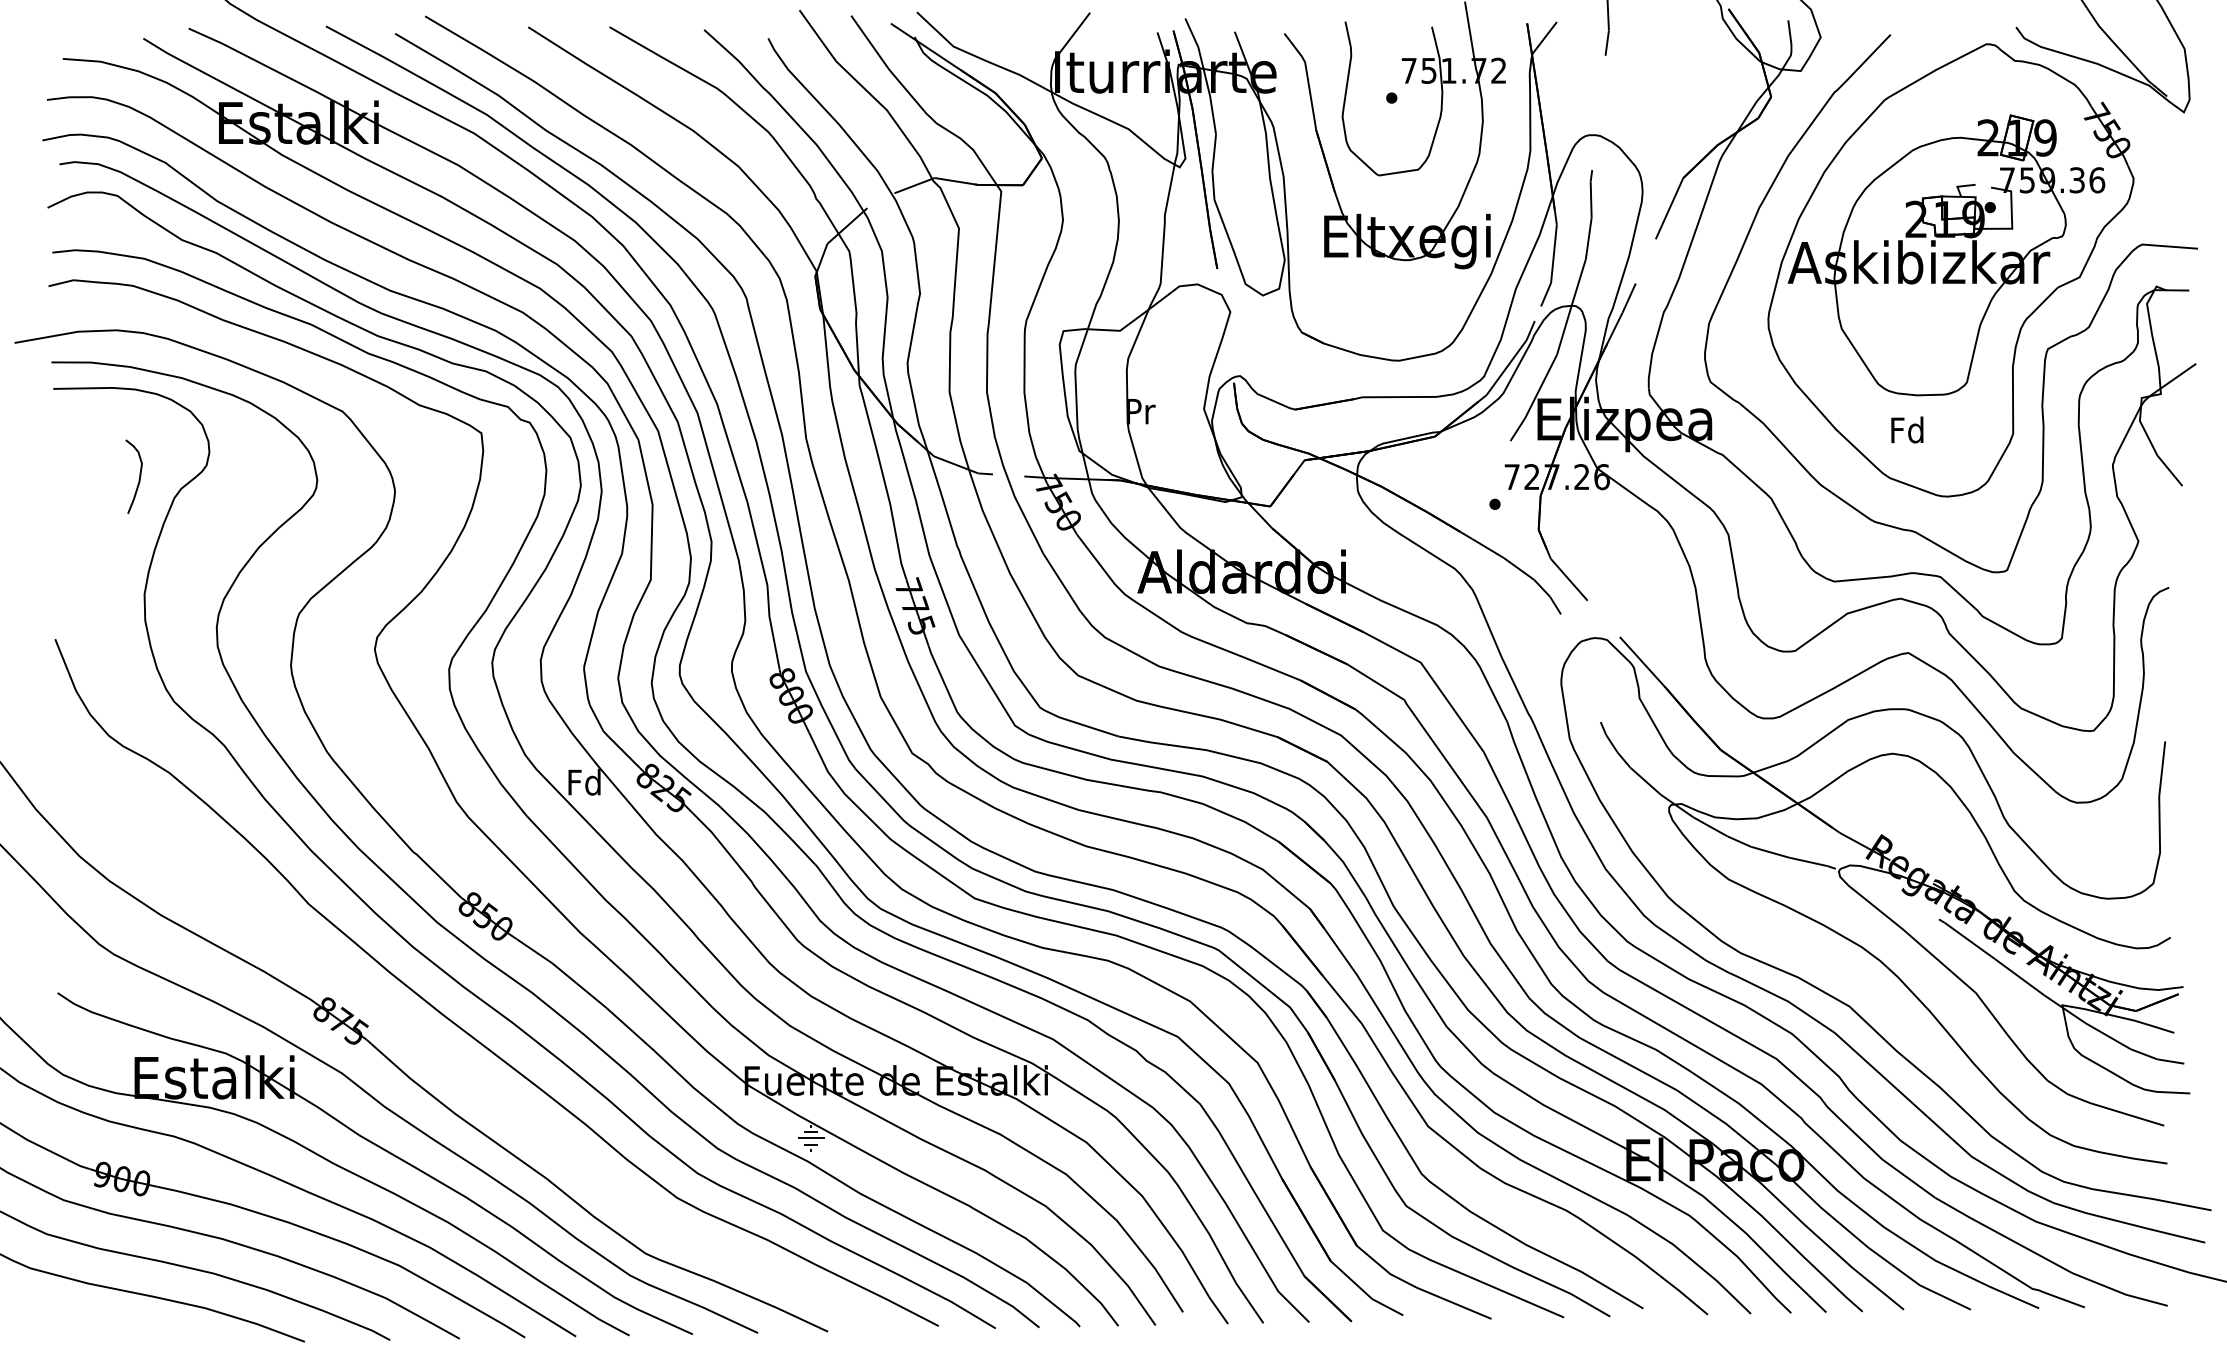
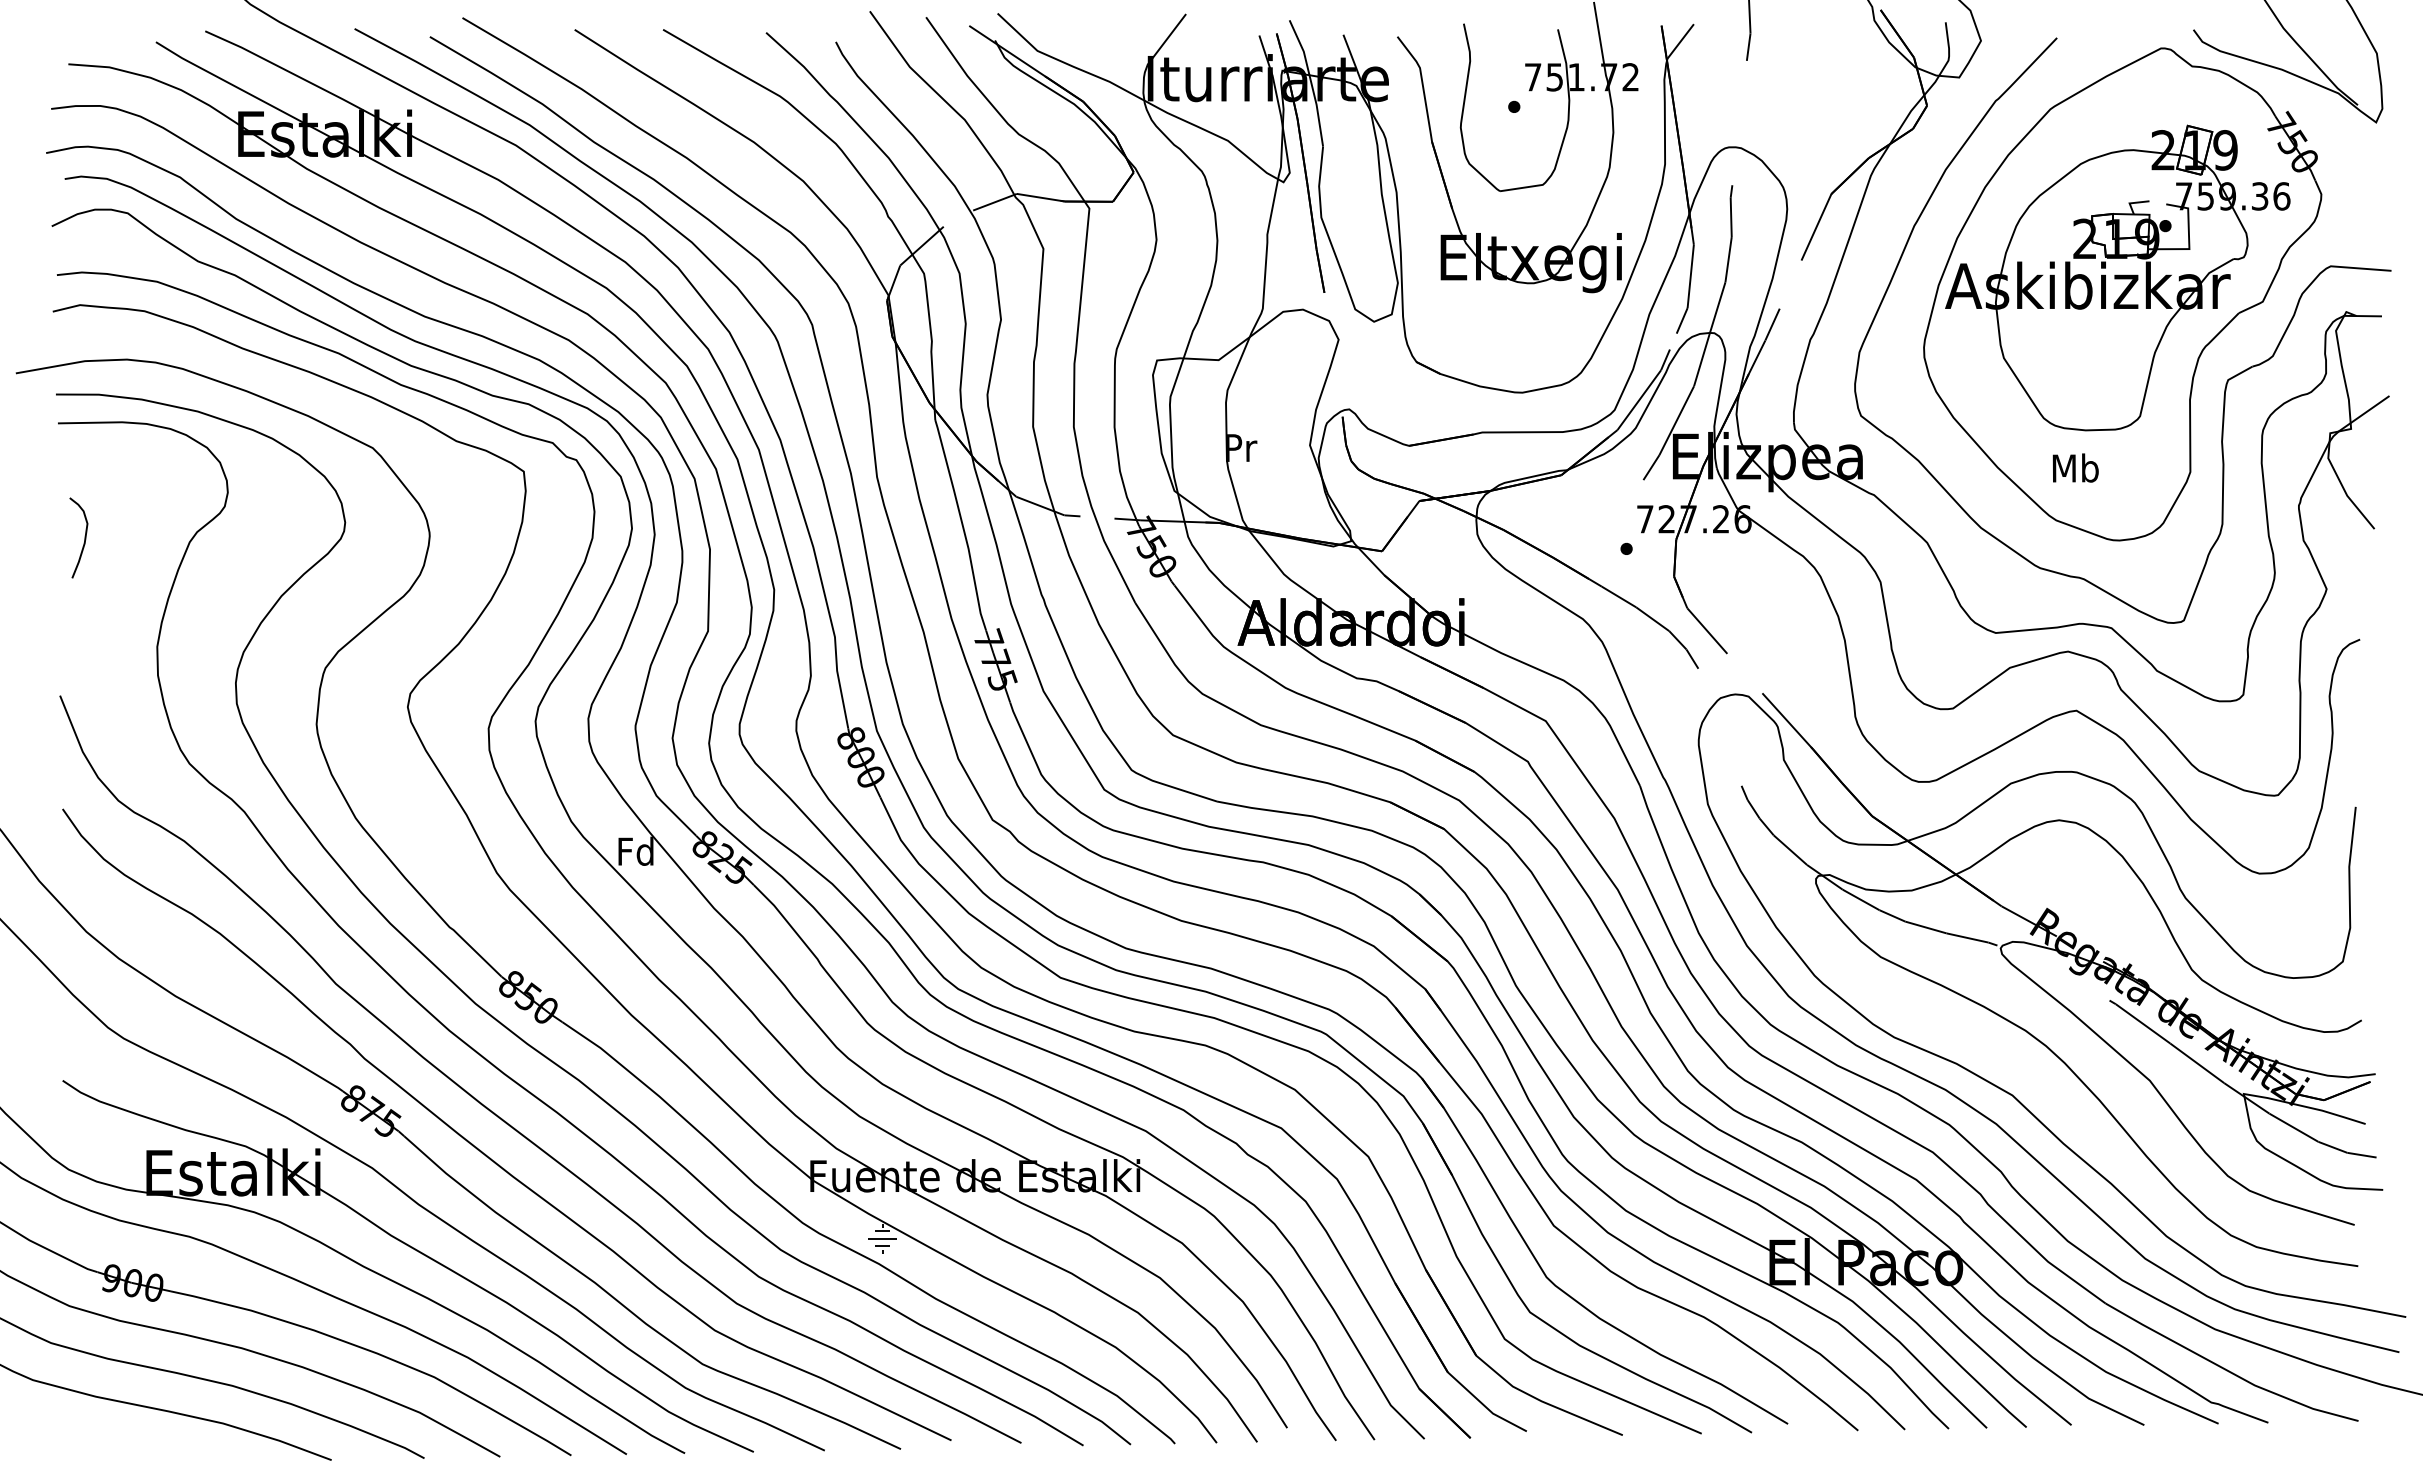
text: (1907, 429) -> (2075, 467), Fd -> Mb
curve: (139, 476) -> (84, 537), moved
curve: (446, 1059) -> (485, 1153), added

